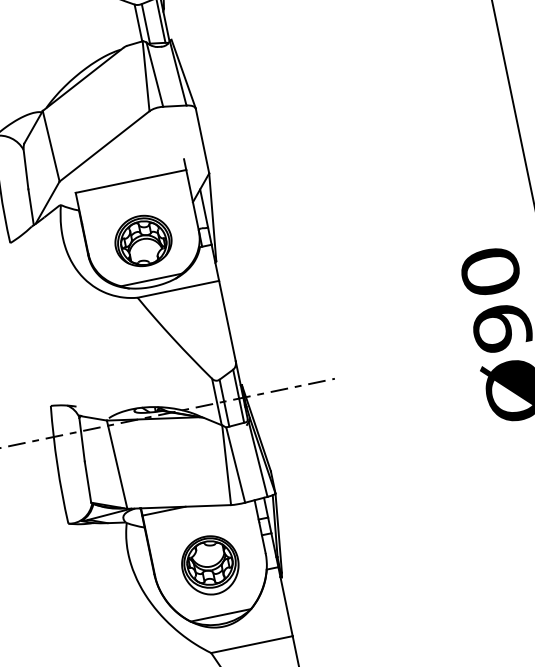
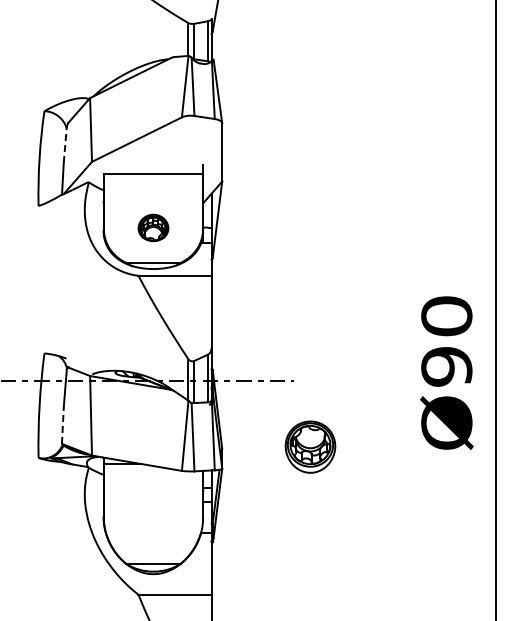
line: (26, 168) -> (65, 144), solid -> dashed
part: (143, 240) -> (153, 227), size x0.6
line: (87, 482) -> (62, 425), solid -> dashed
part: (210, 564) -> (310, 446), moved

